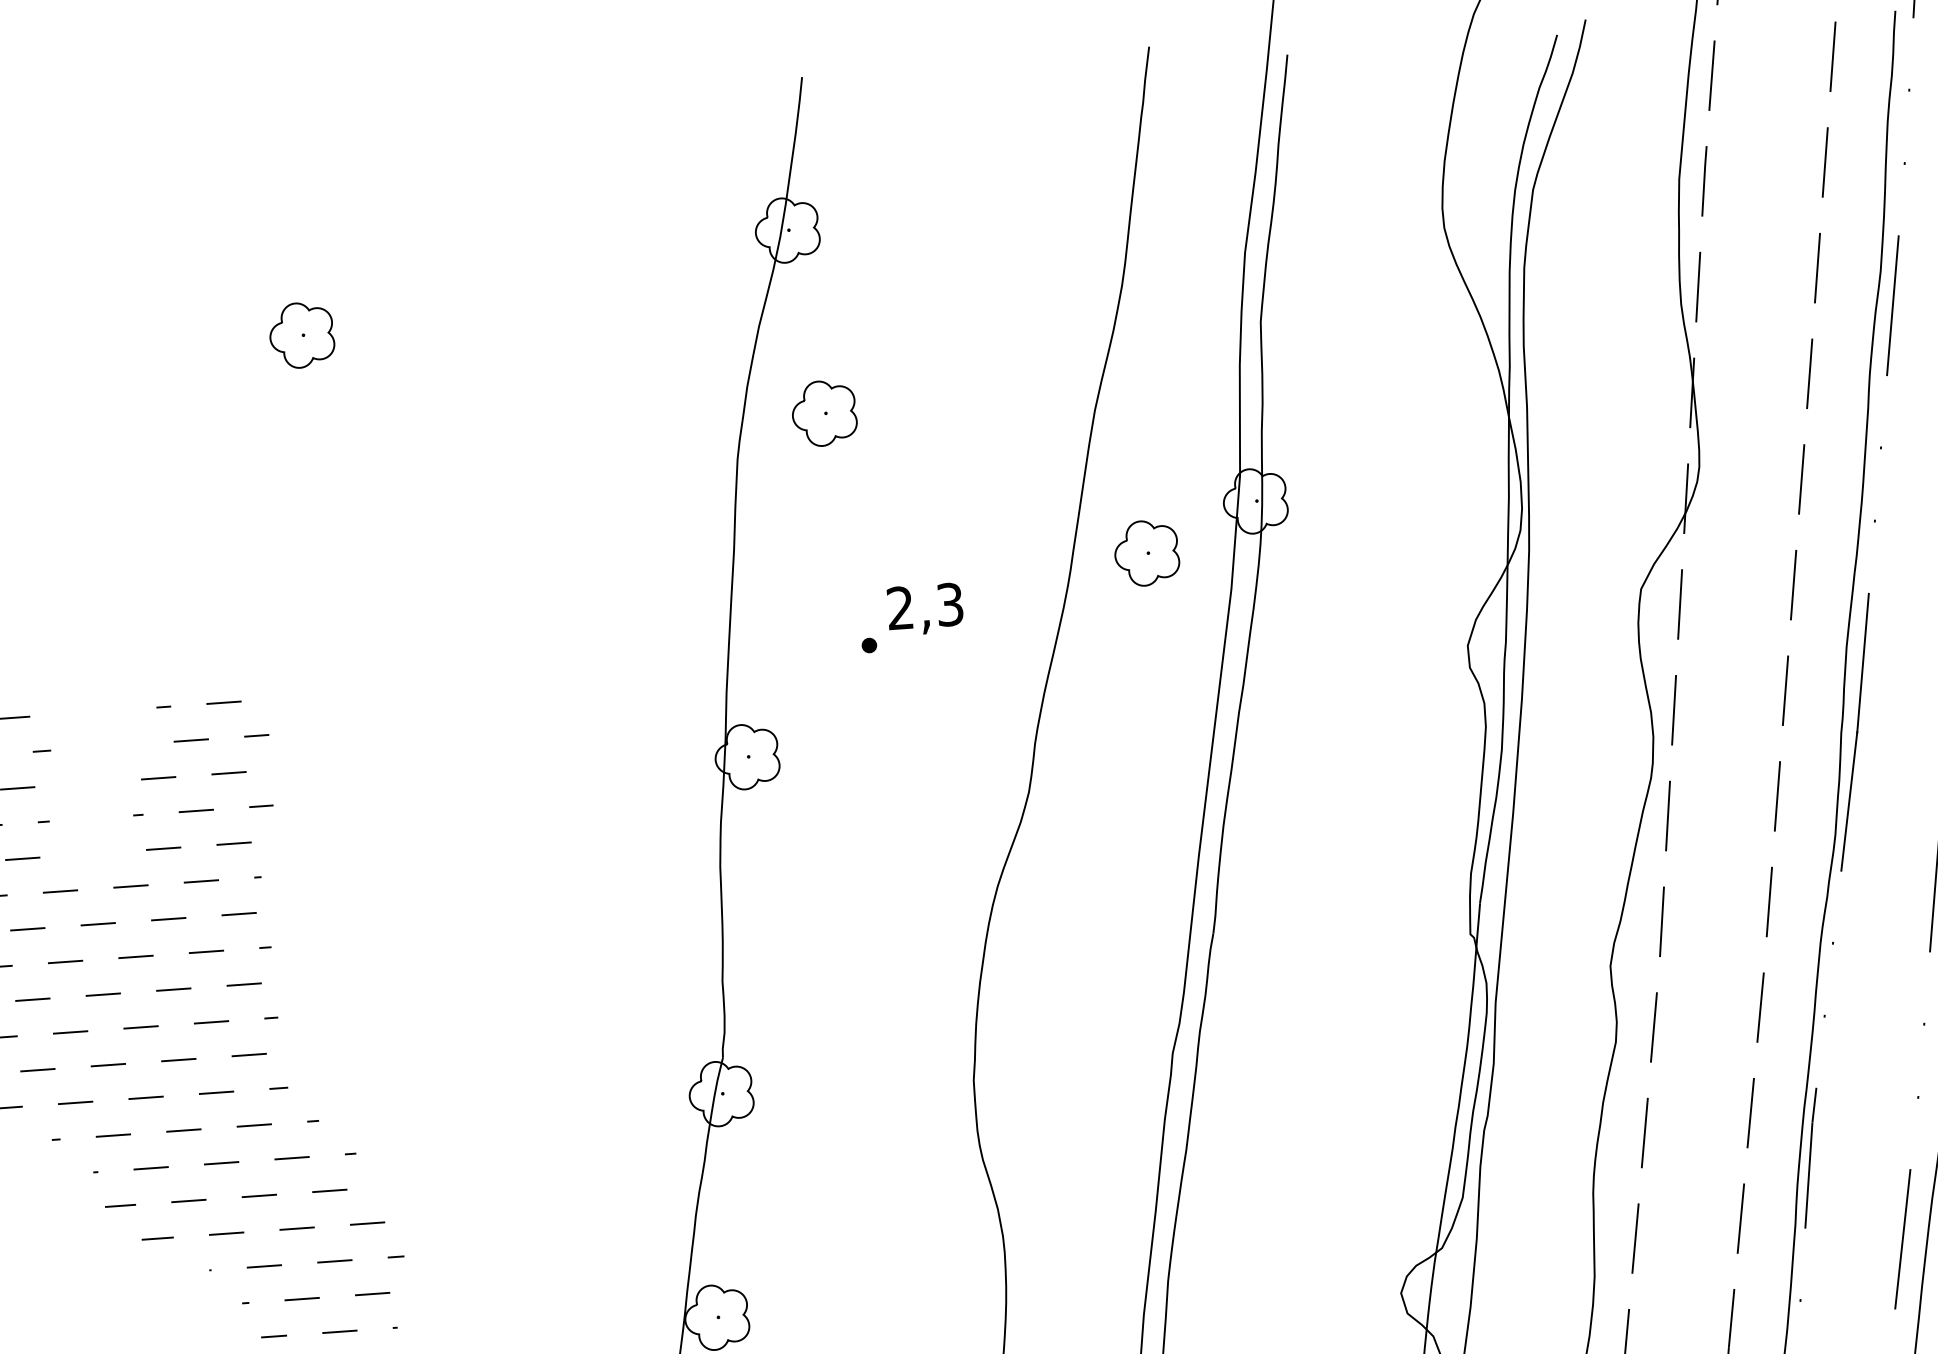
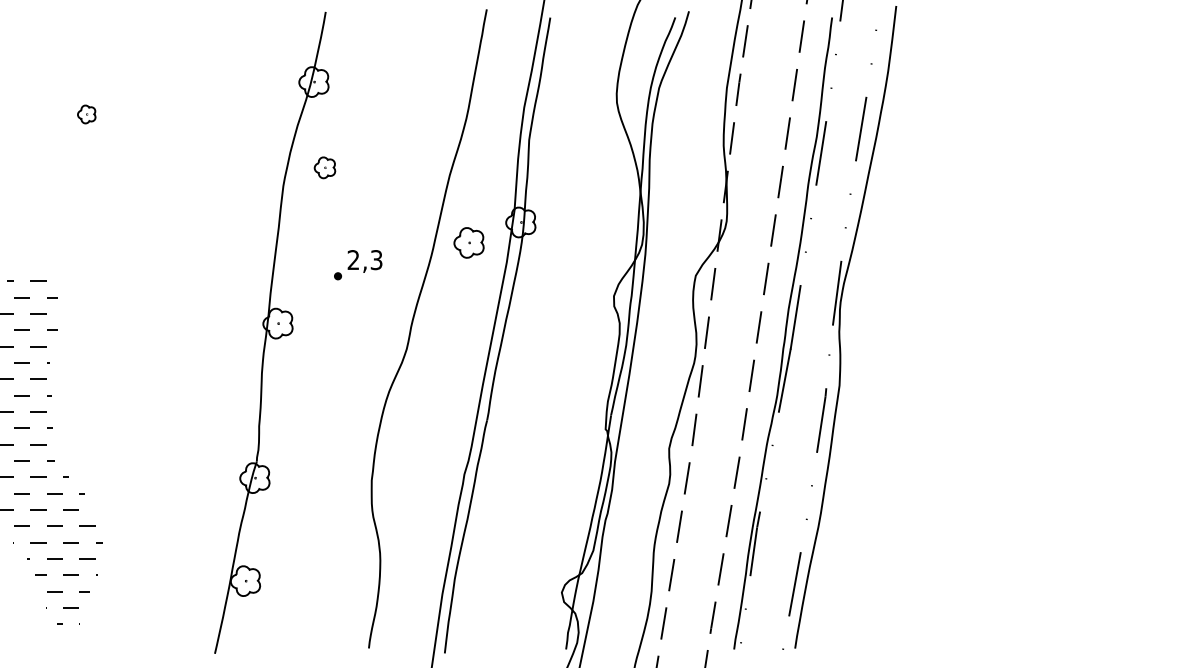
part: (301, 335) -> (86, 114), size x0.6
part: (823, 412) -> (324, 167), size x0.7

